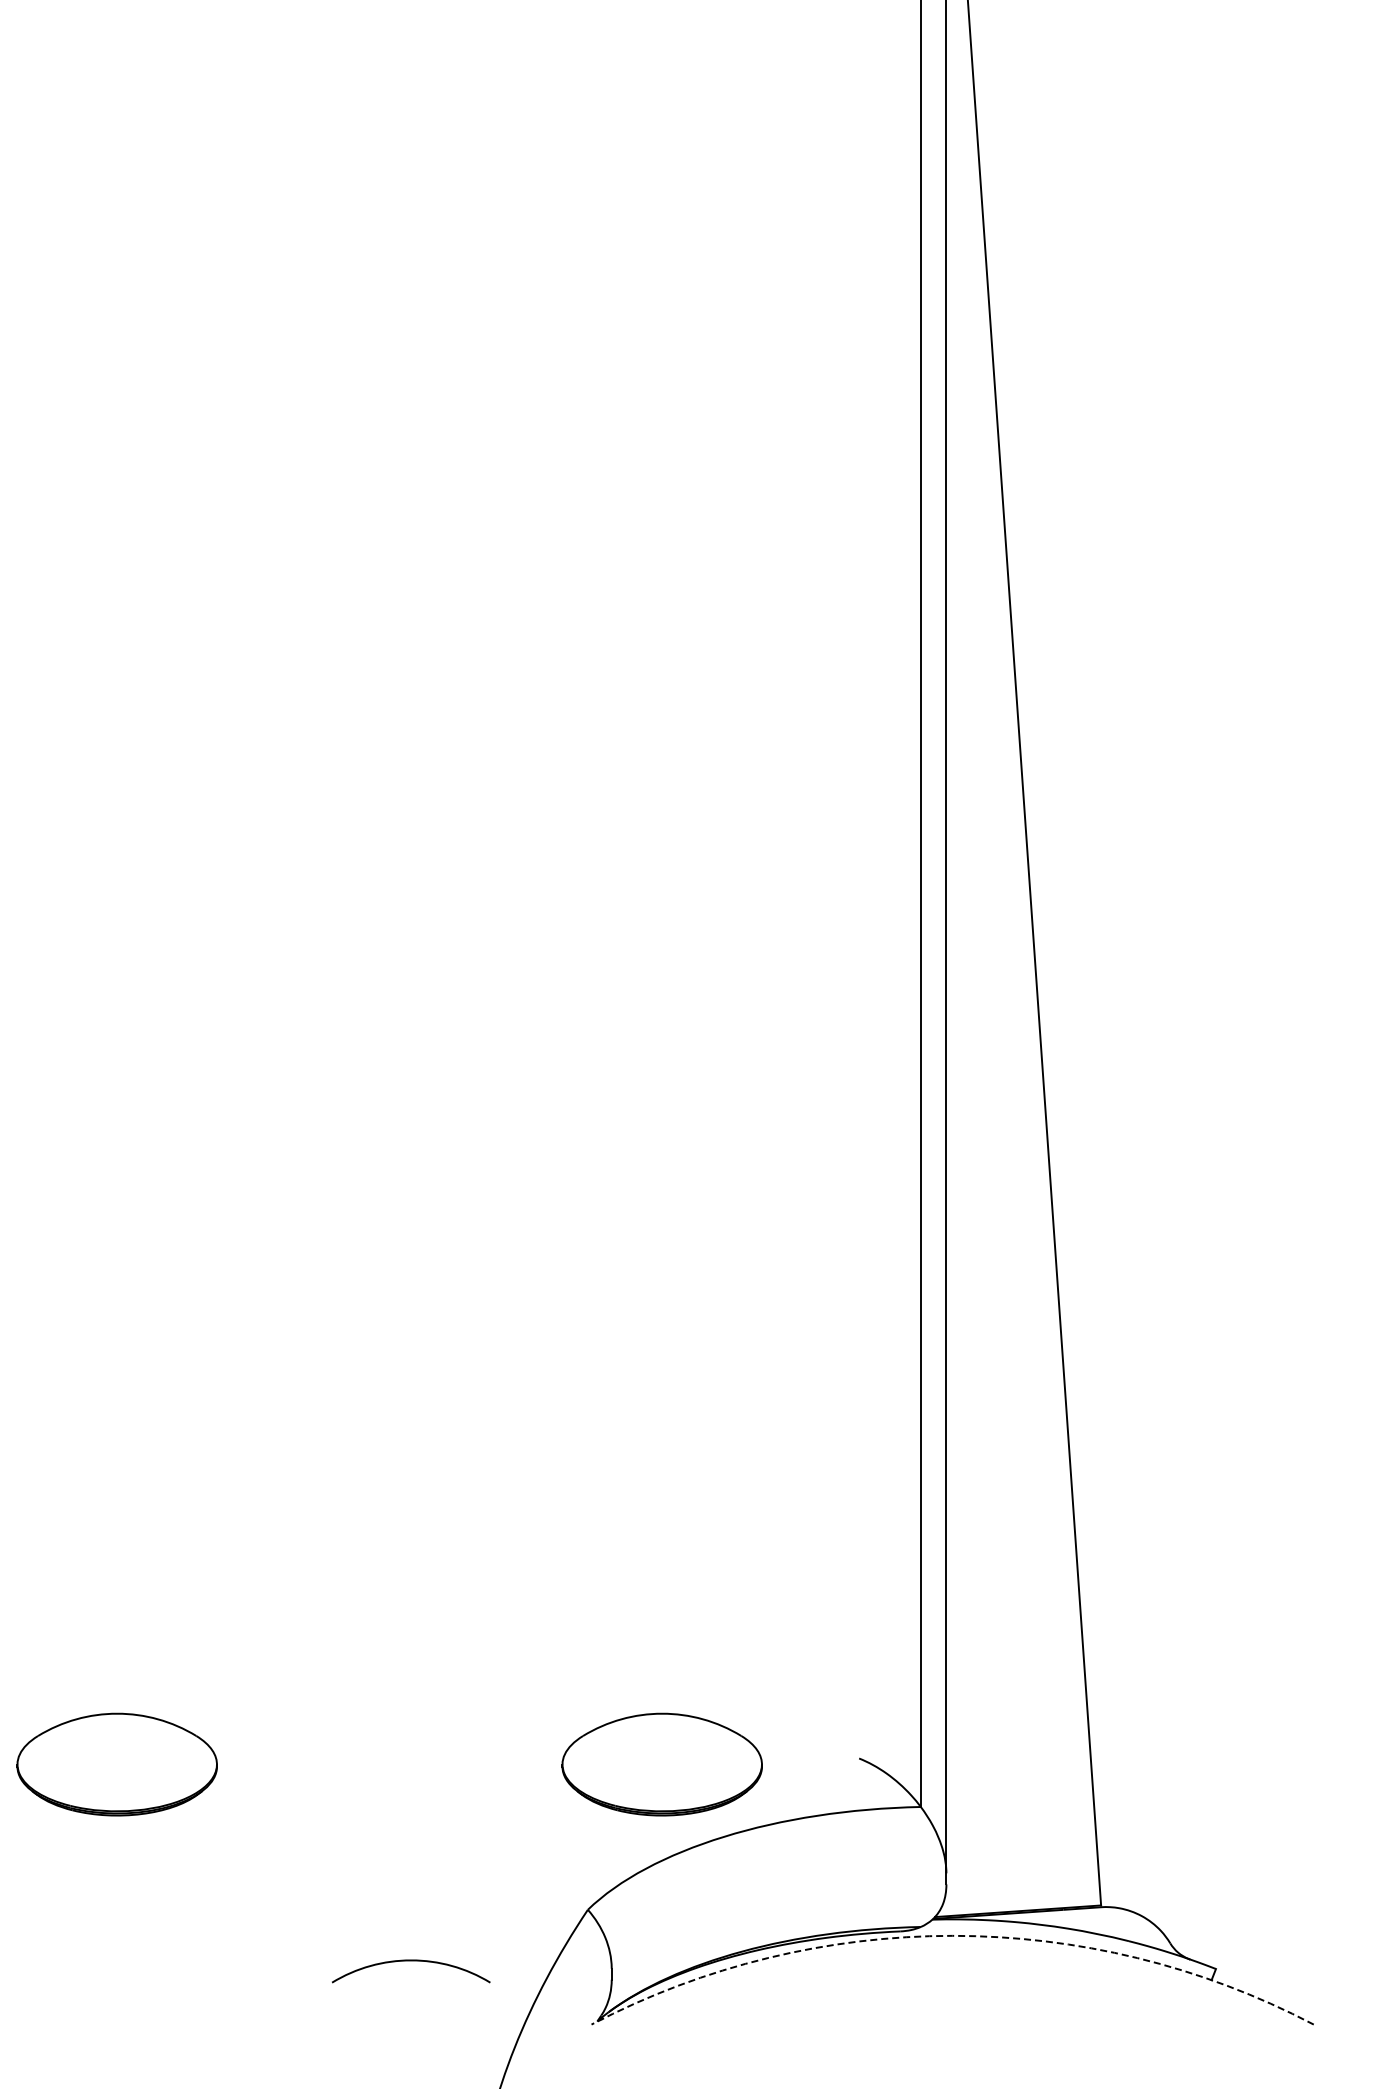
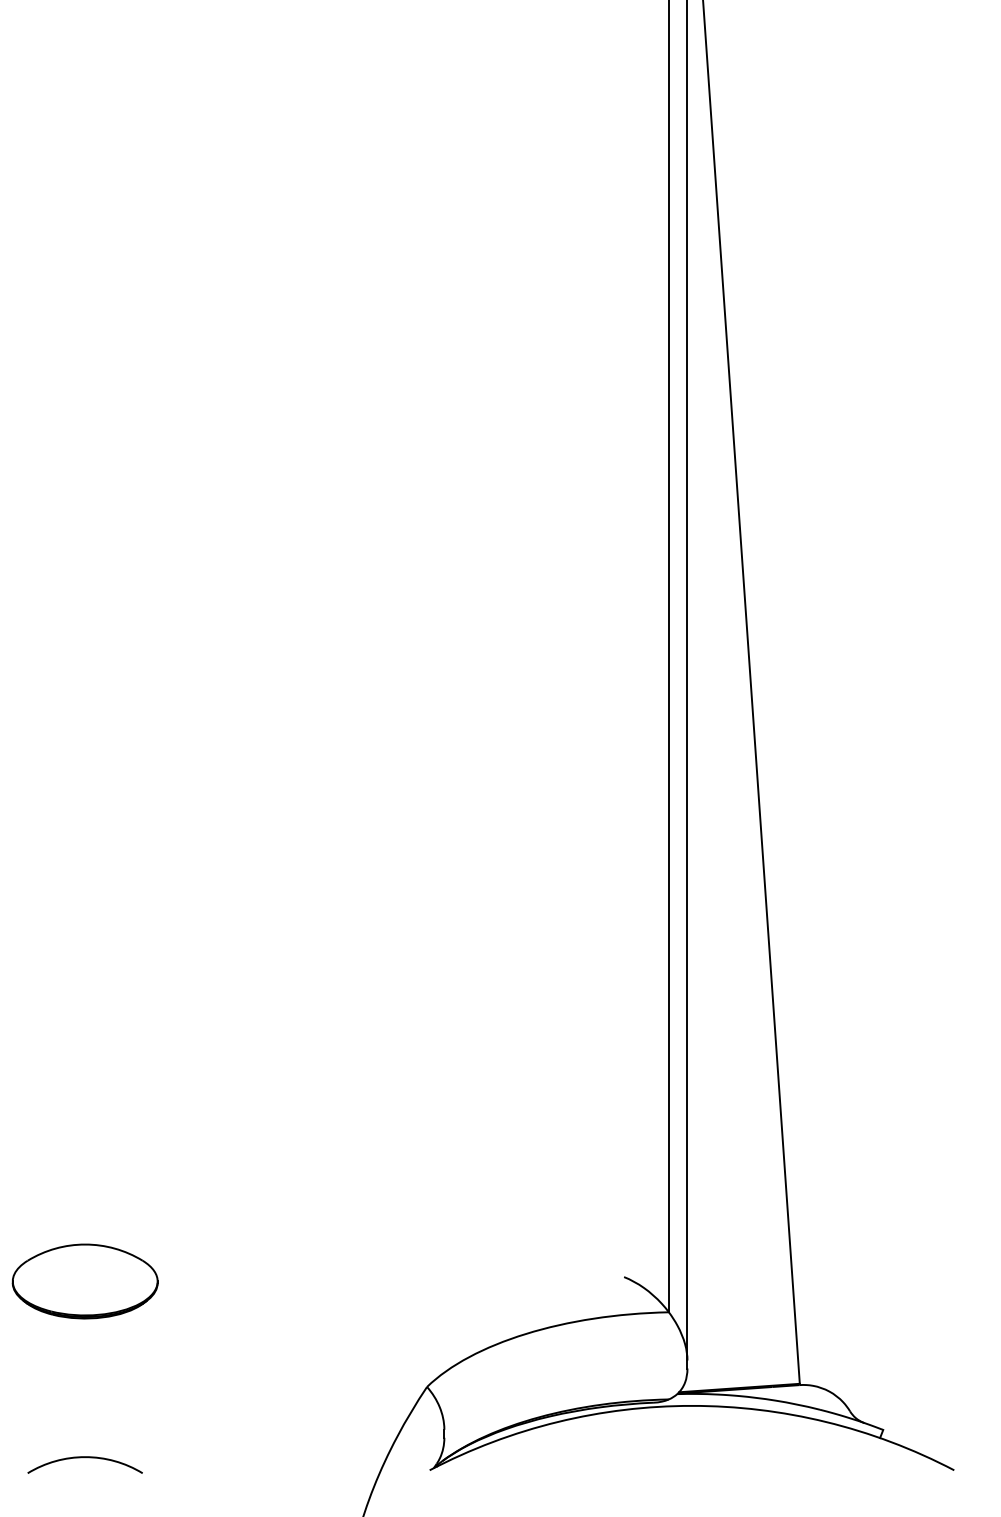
part: (661, 1764) -> (480, 1281), removed
arc: (952, 1935) -> (691, 1405), dashed -> solid
arc: (411, 1961) -> (85, 1457), moved

